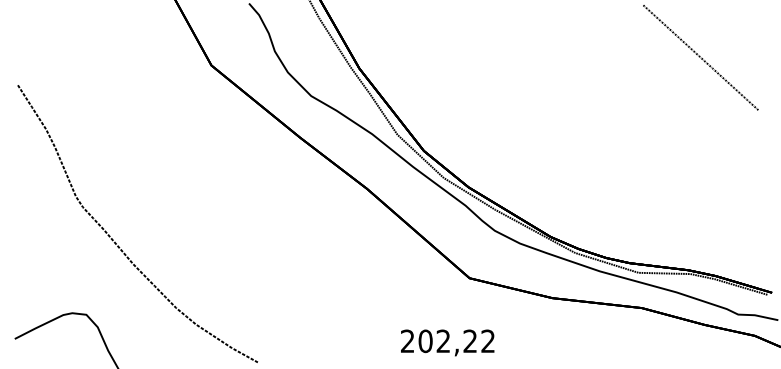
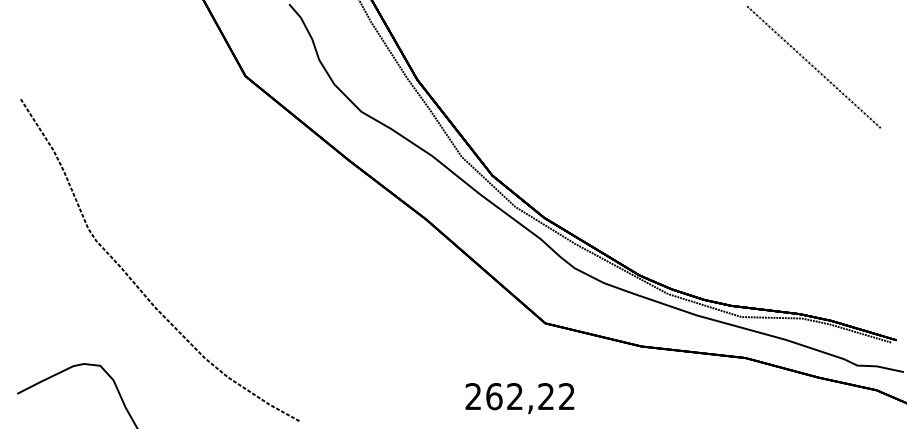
text: (425, 340) -> (494, 395), 202,22 -> 262,22

